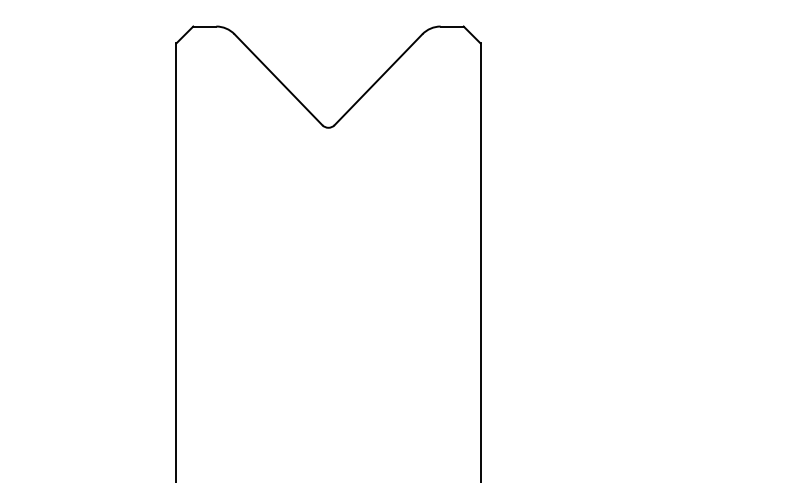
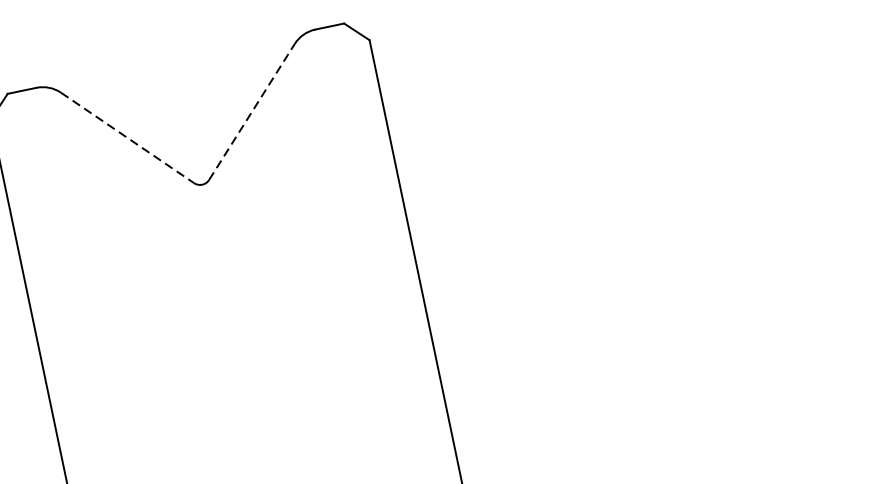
line: (378, 79) -> (251, 111), solid -> dashed
line: (278, 80) -> (127, 138), solid -> dashed

